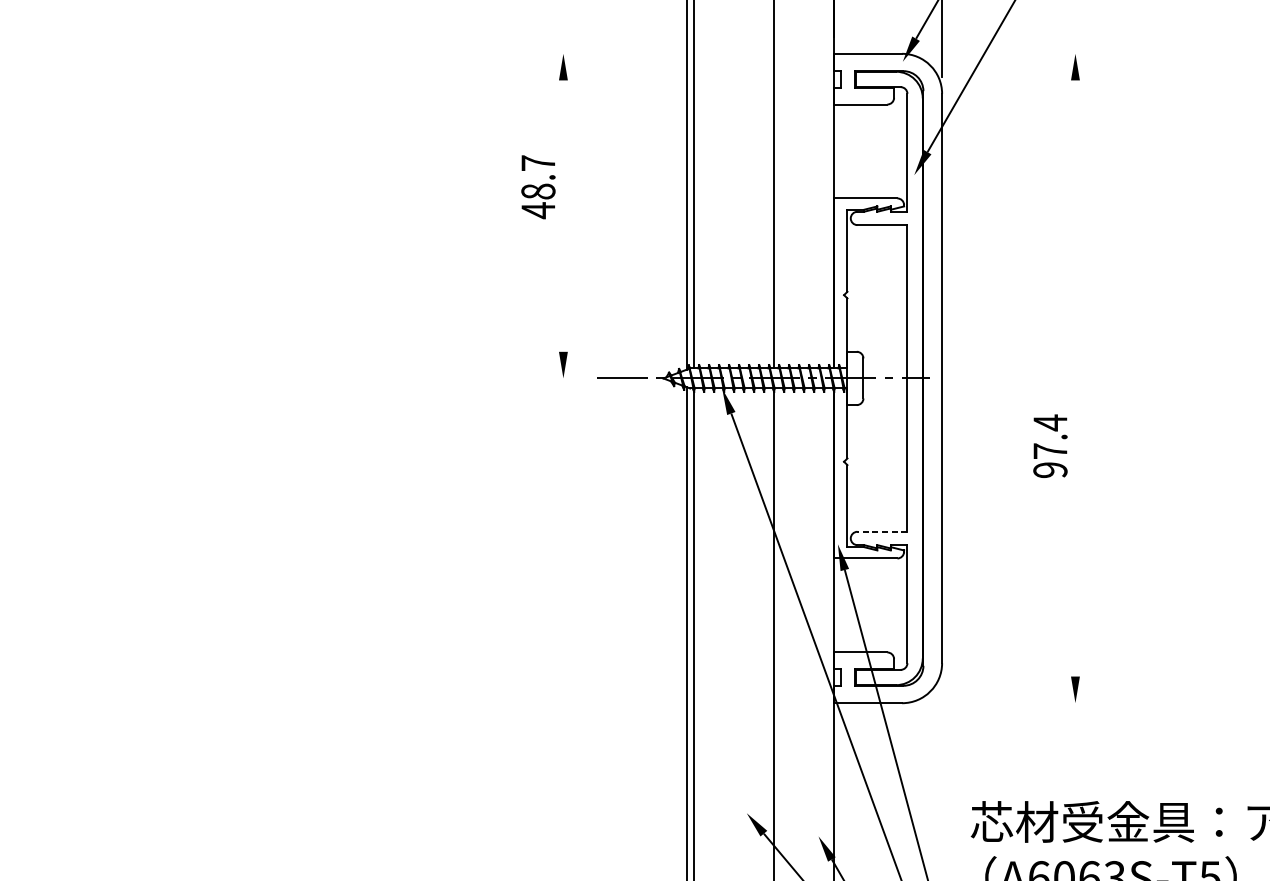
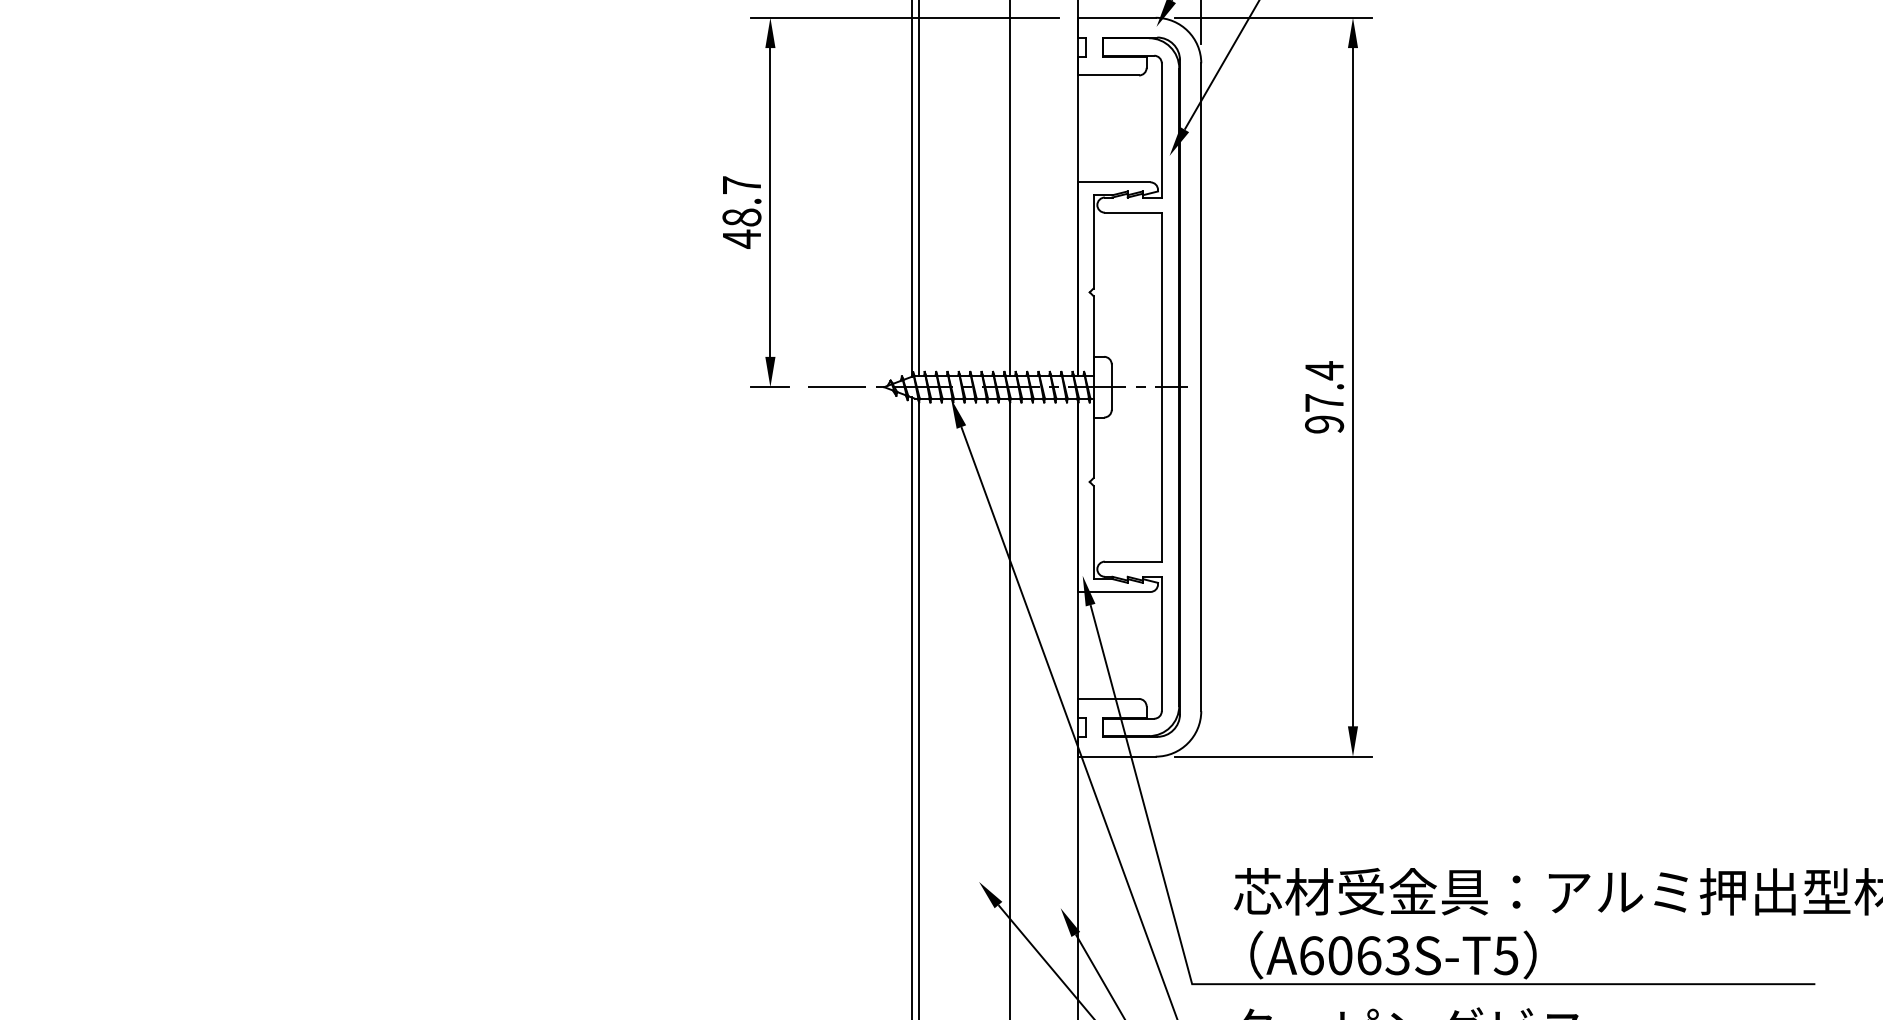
line: (682, 53) -> (905, 17), added
line: (1004, 53) -> (1272, 17), added
text: (538, 187) -> (741, 212), moved
line: (563, 216) -> (770, 202), added
line: (563, 378) -> (770, 387), added
line: (1075, 378) -> (1352, 387), added
text: (1050, 446) -> (1324, 397), moved
line: (881, 531) -> (1132, 561), dashed -> solid
line: (1004, 703) -> (1272, 756), added

